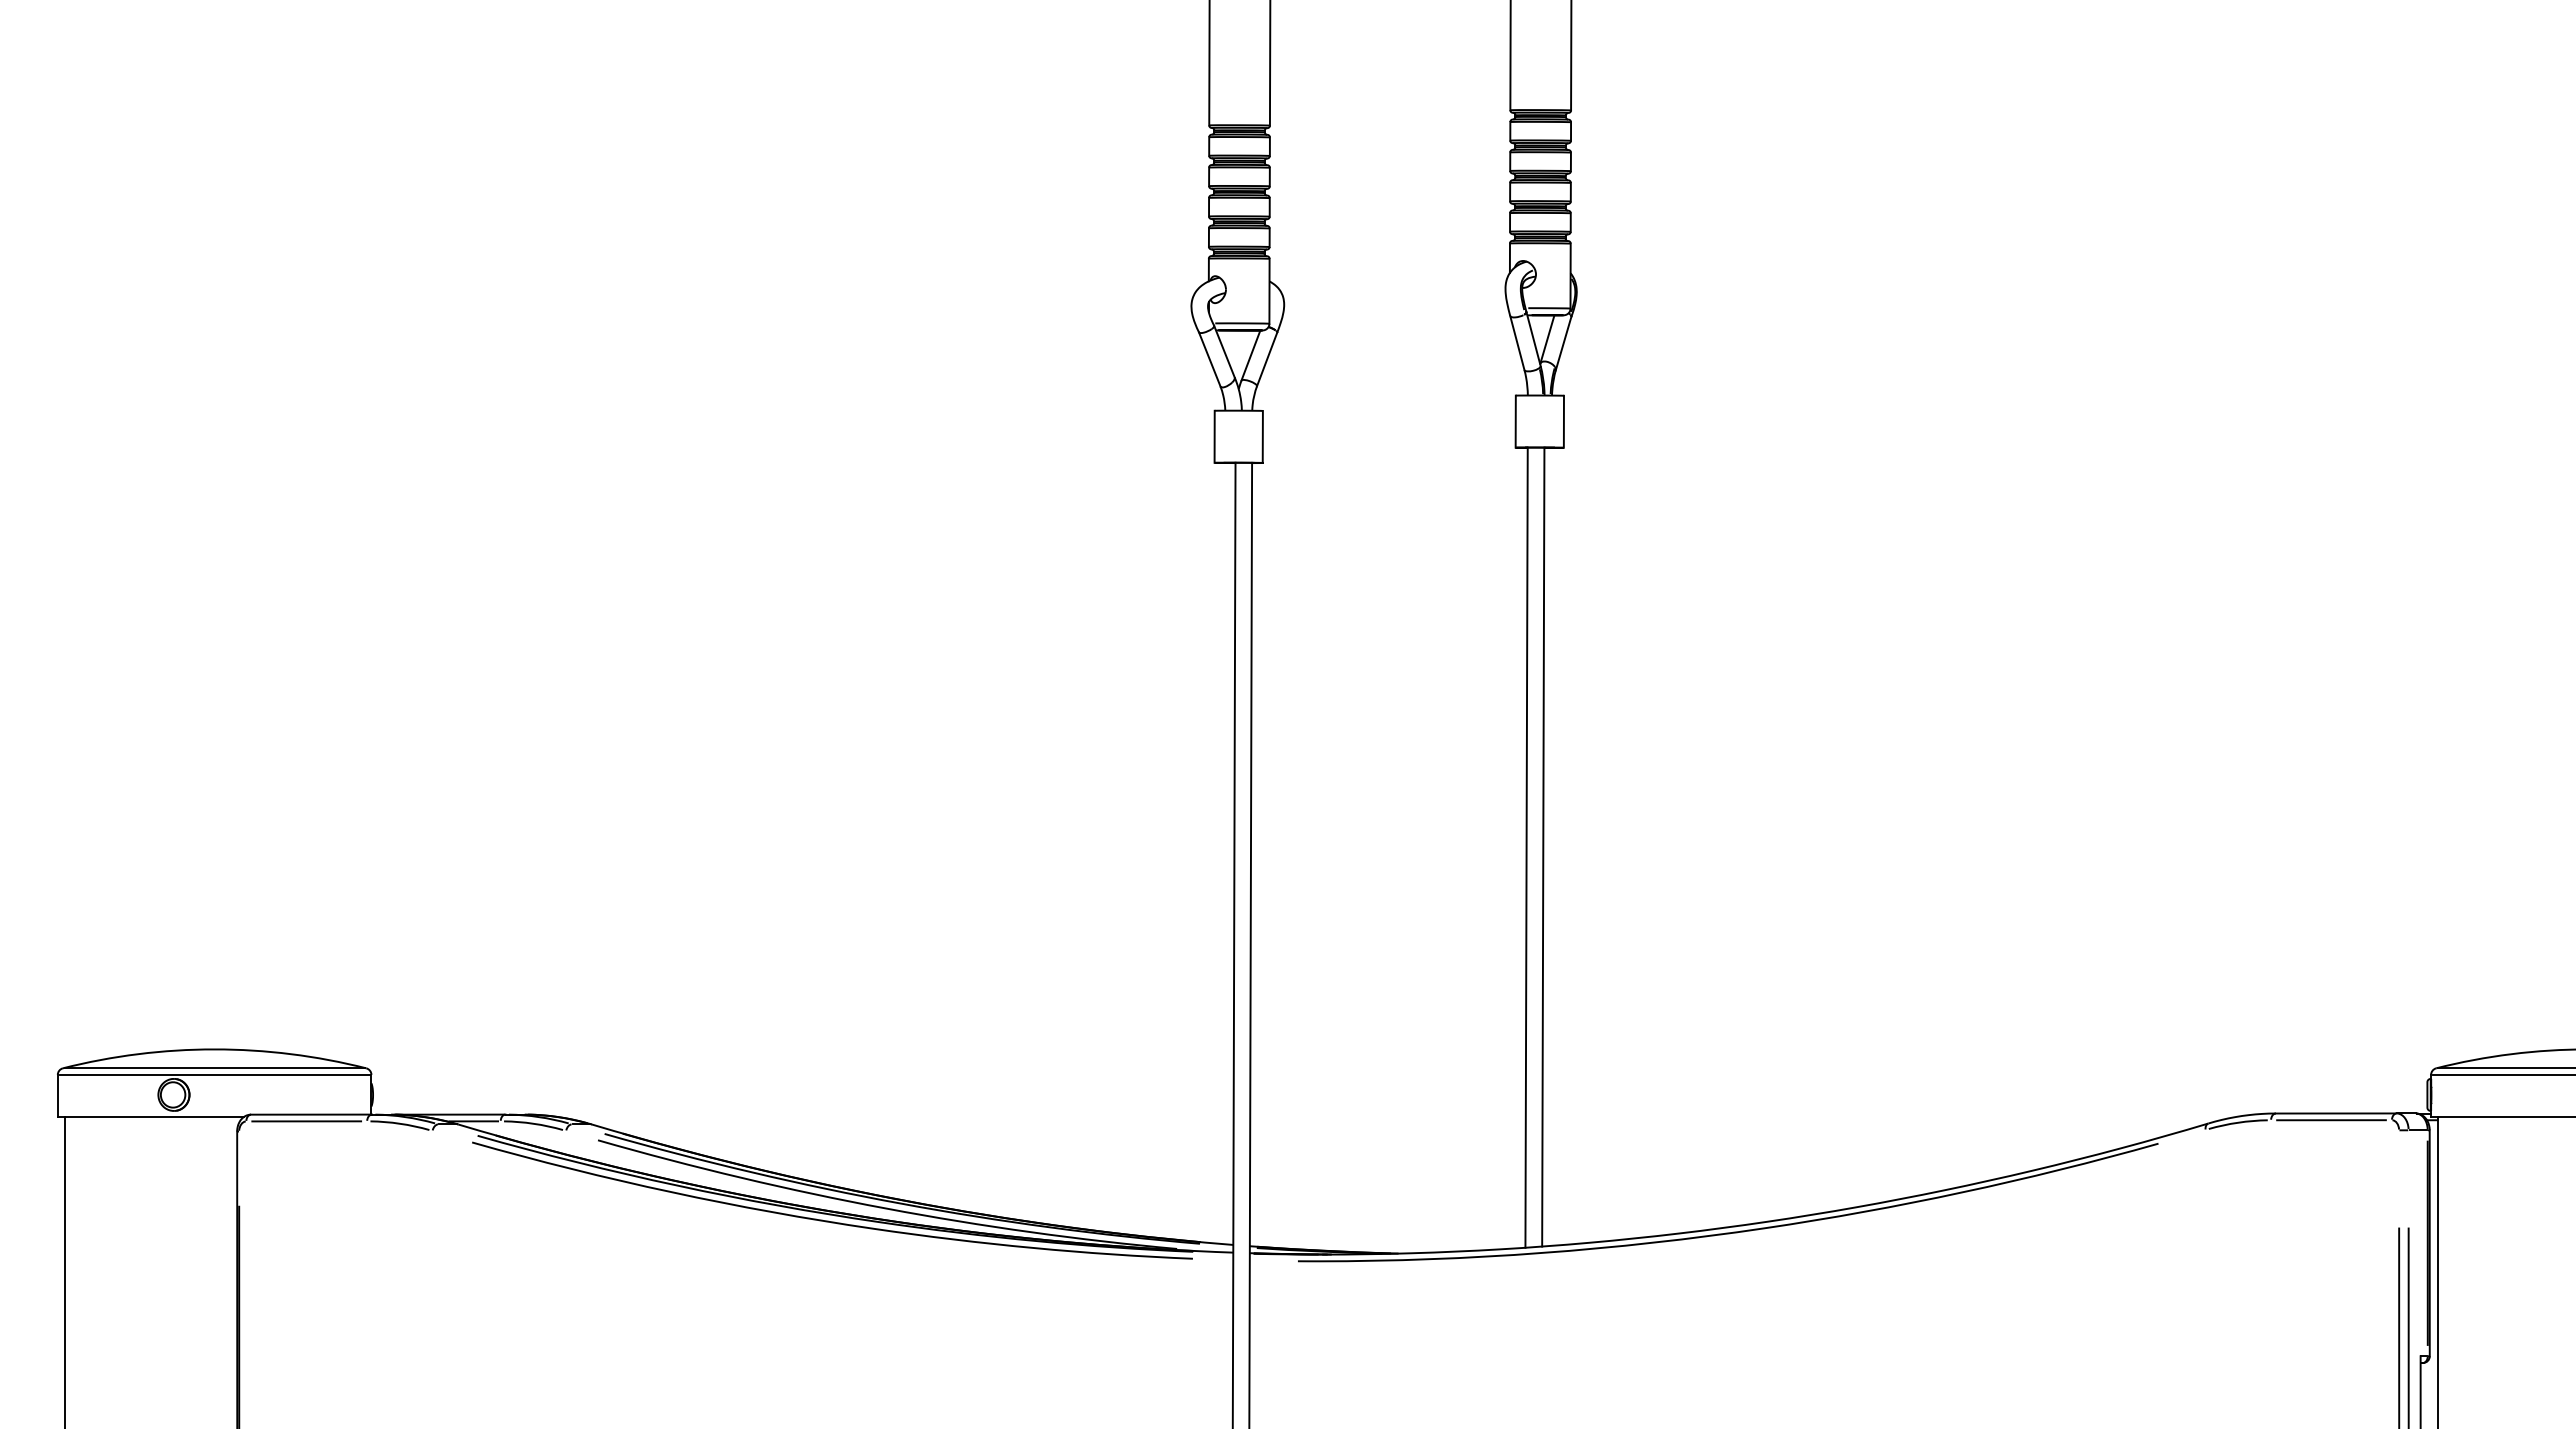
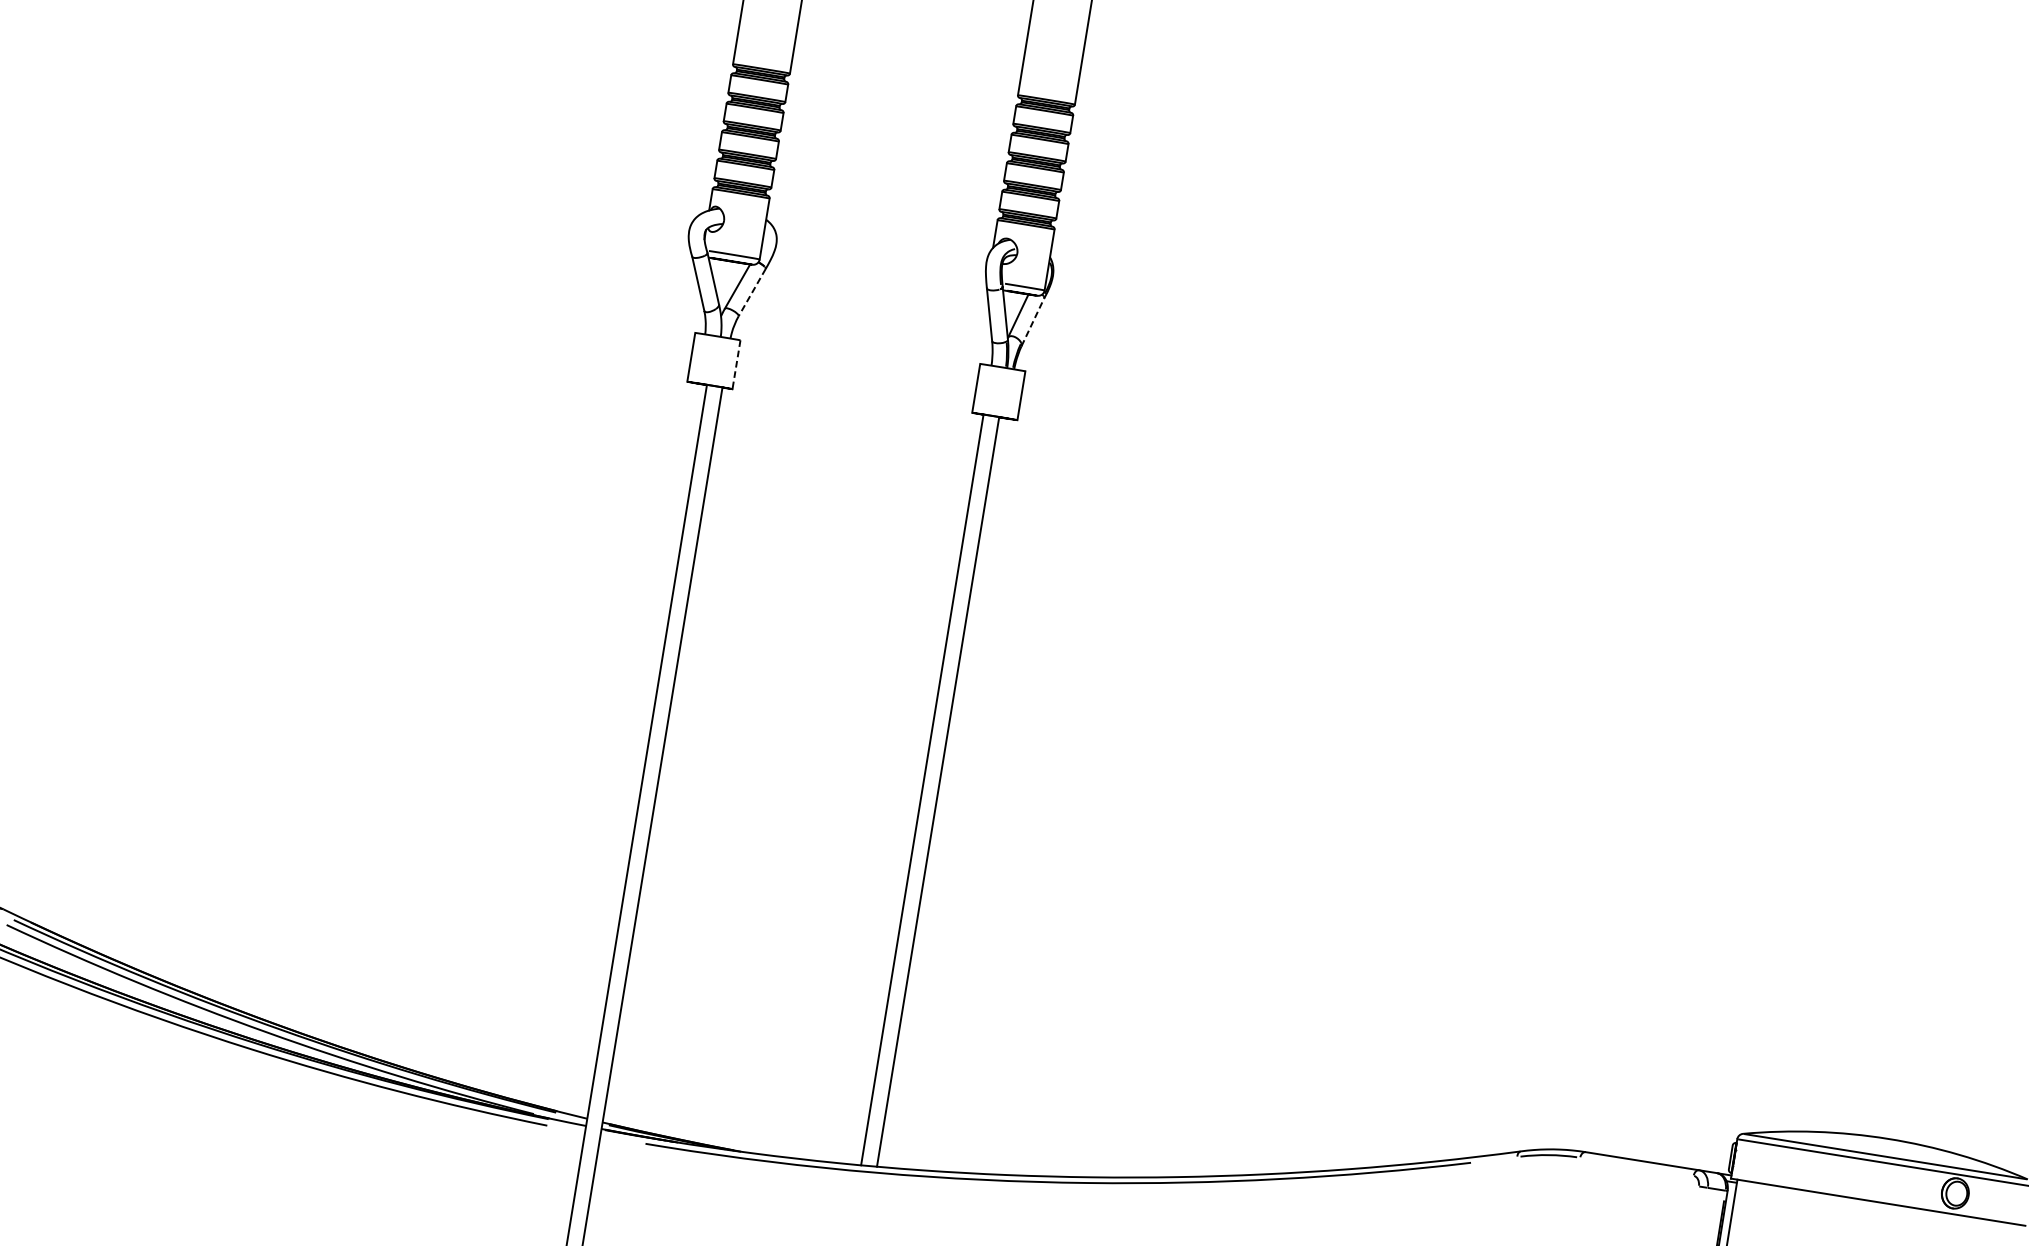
line: (1563, 343) -> (1032, 322), solid -> dashed
line: (1267, 359) -> (752, 292), solid -> dashed
line: (1262, 437) -> (736, 365), solid -> dashed
line: (2331, 1120) -> (1636, 1167), removed

